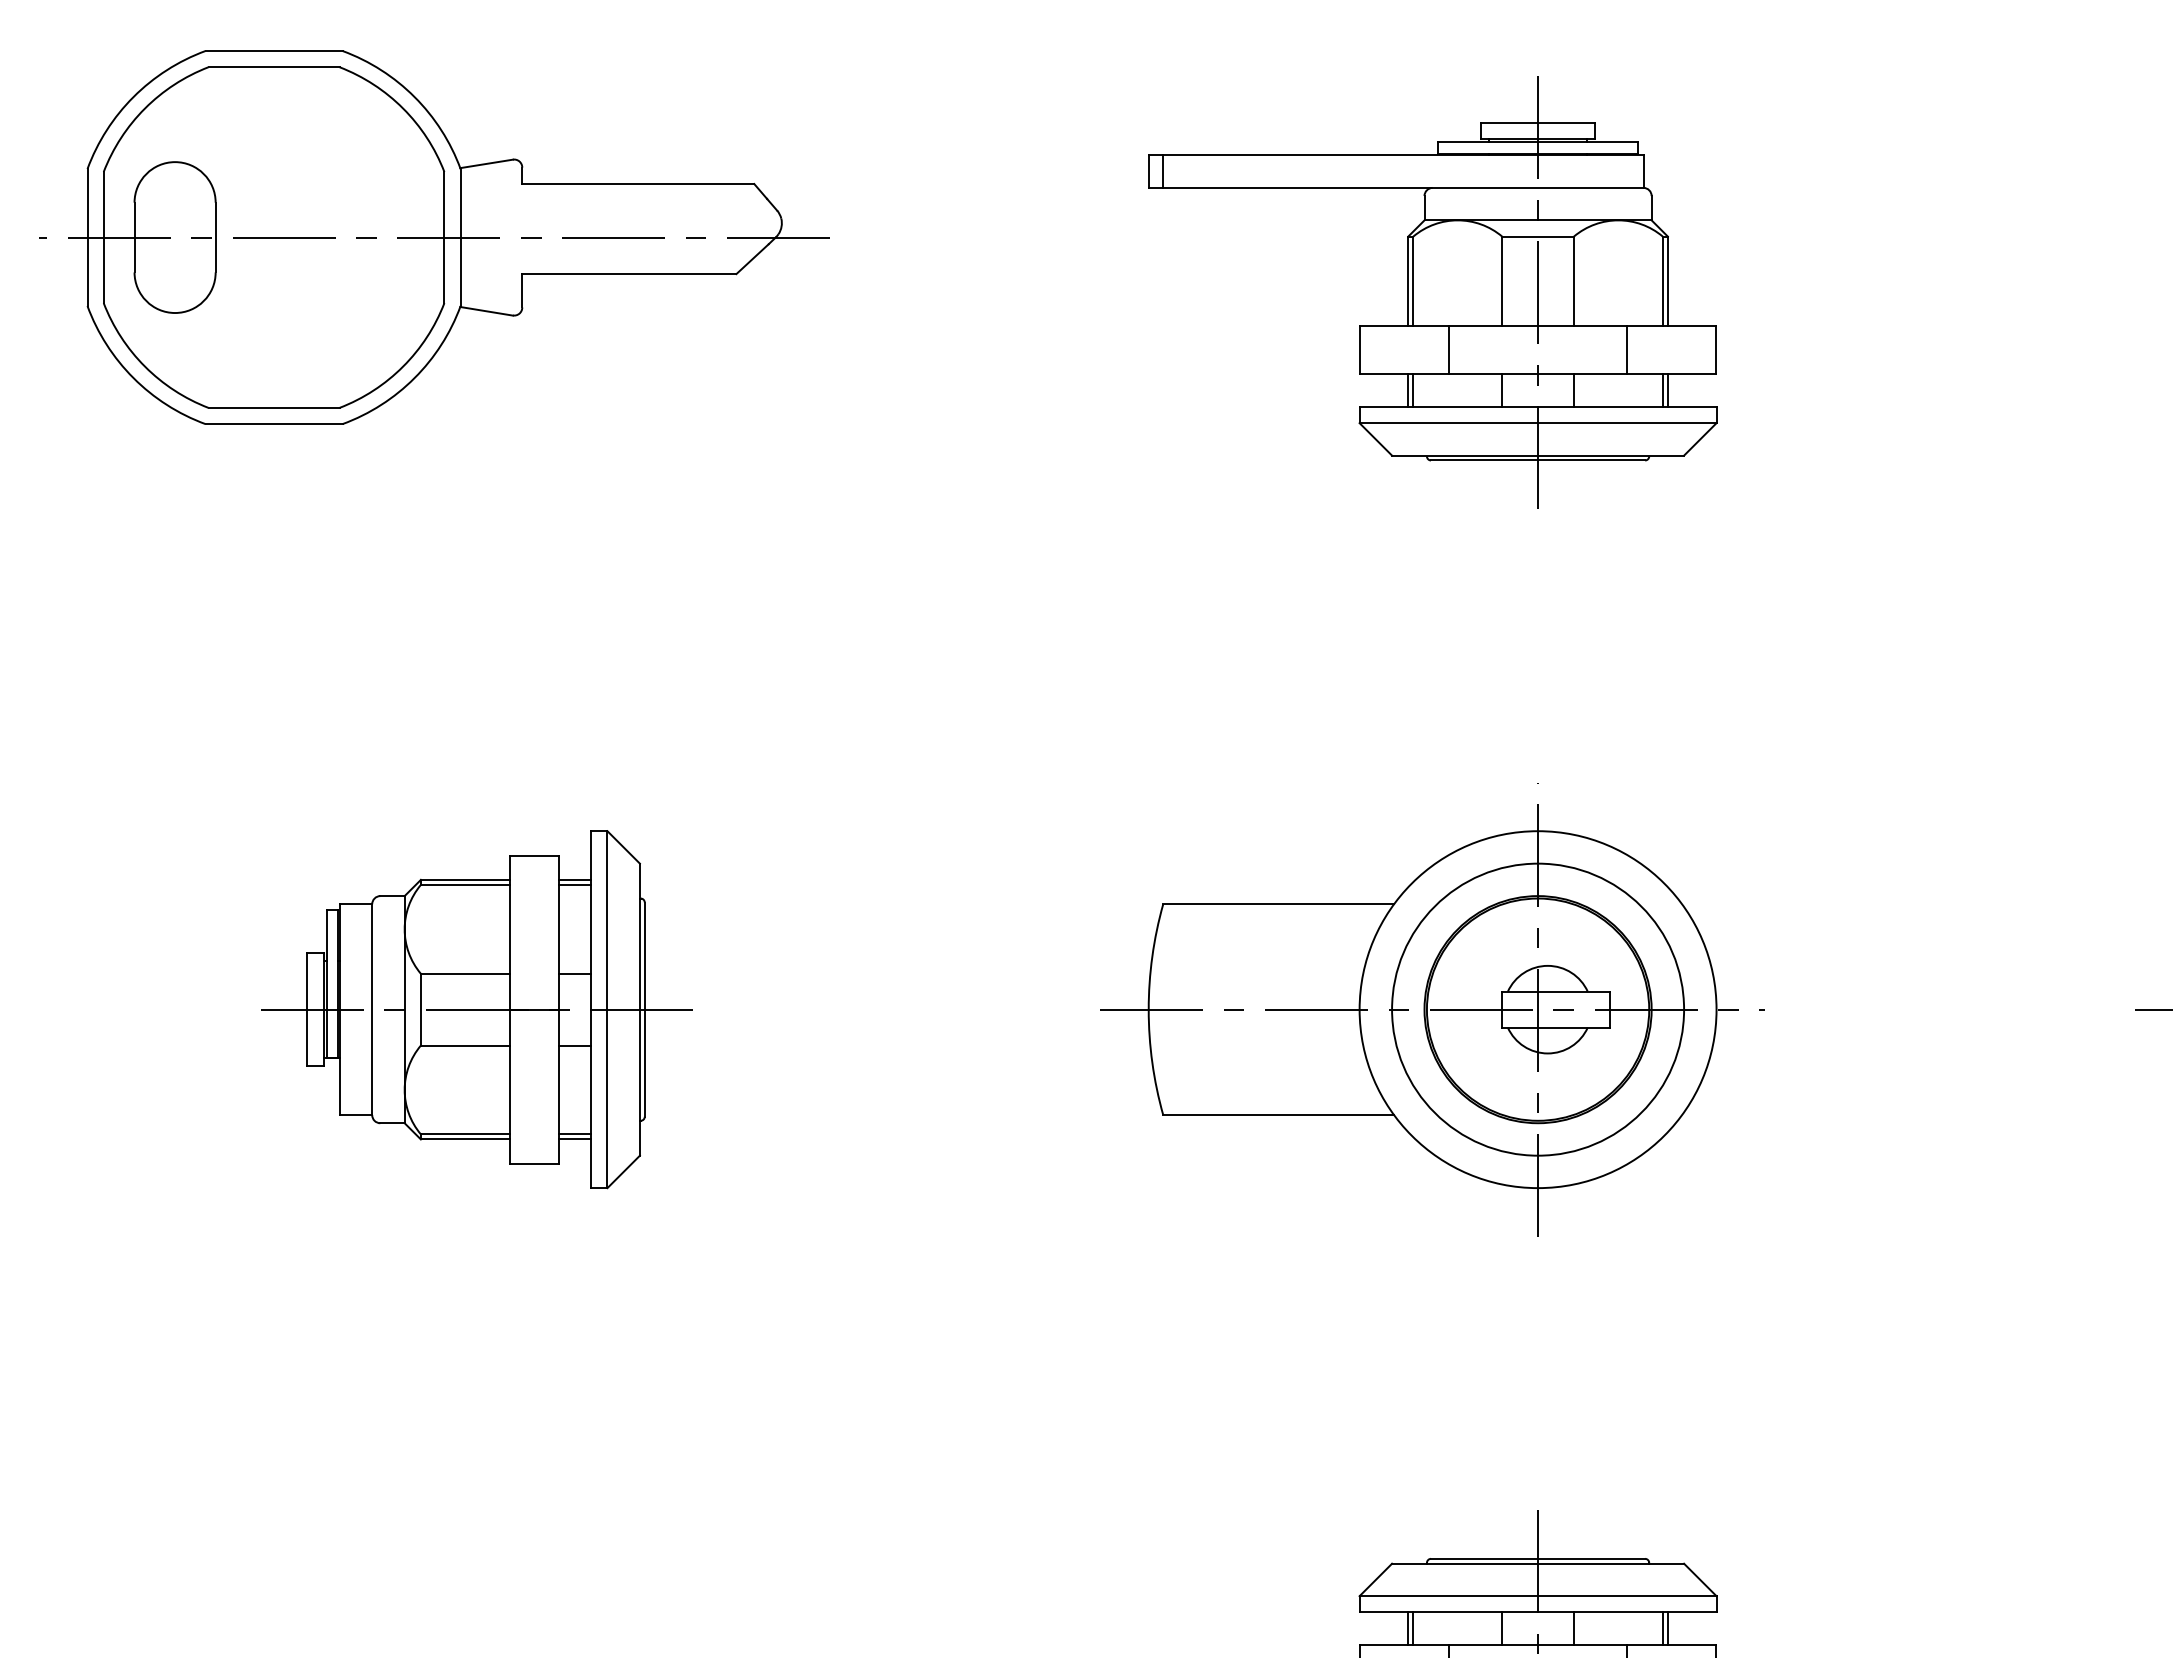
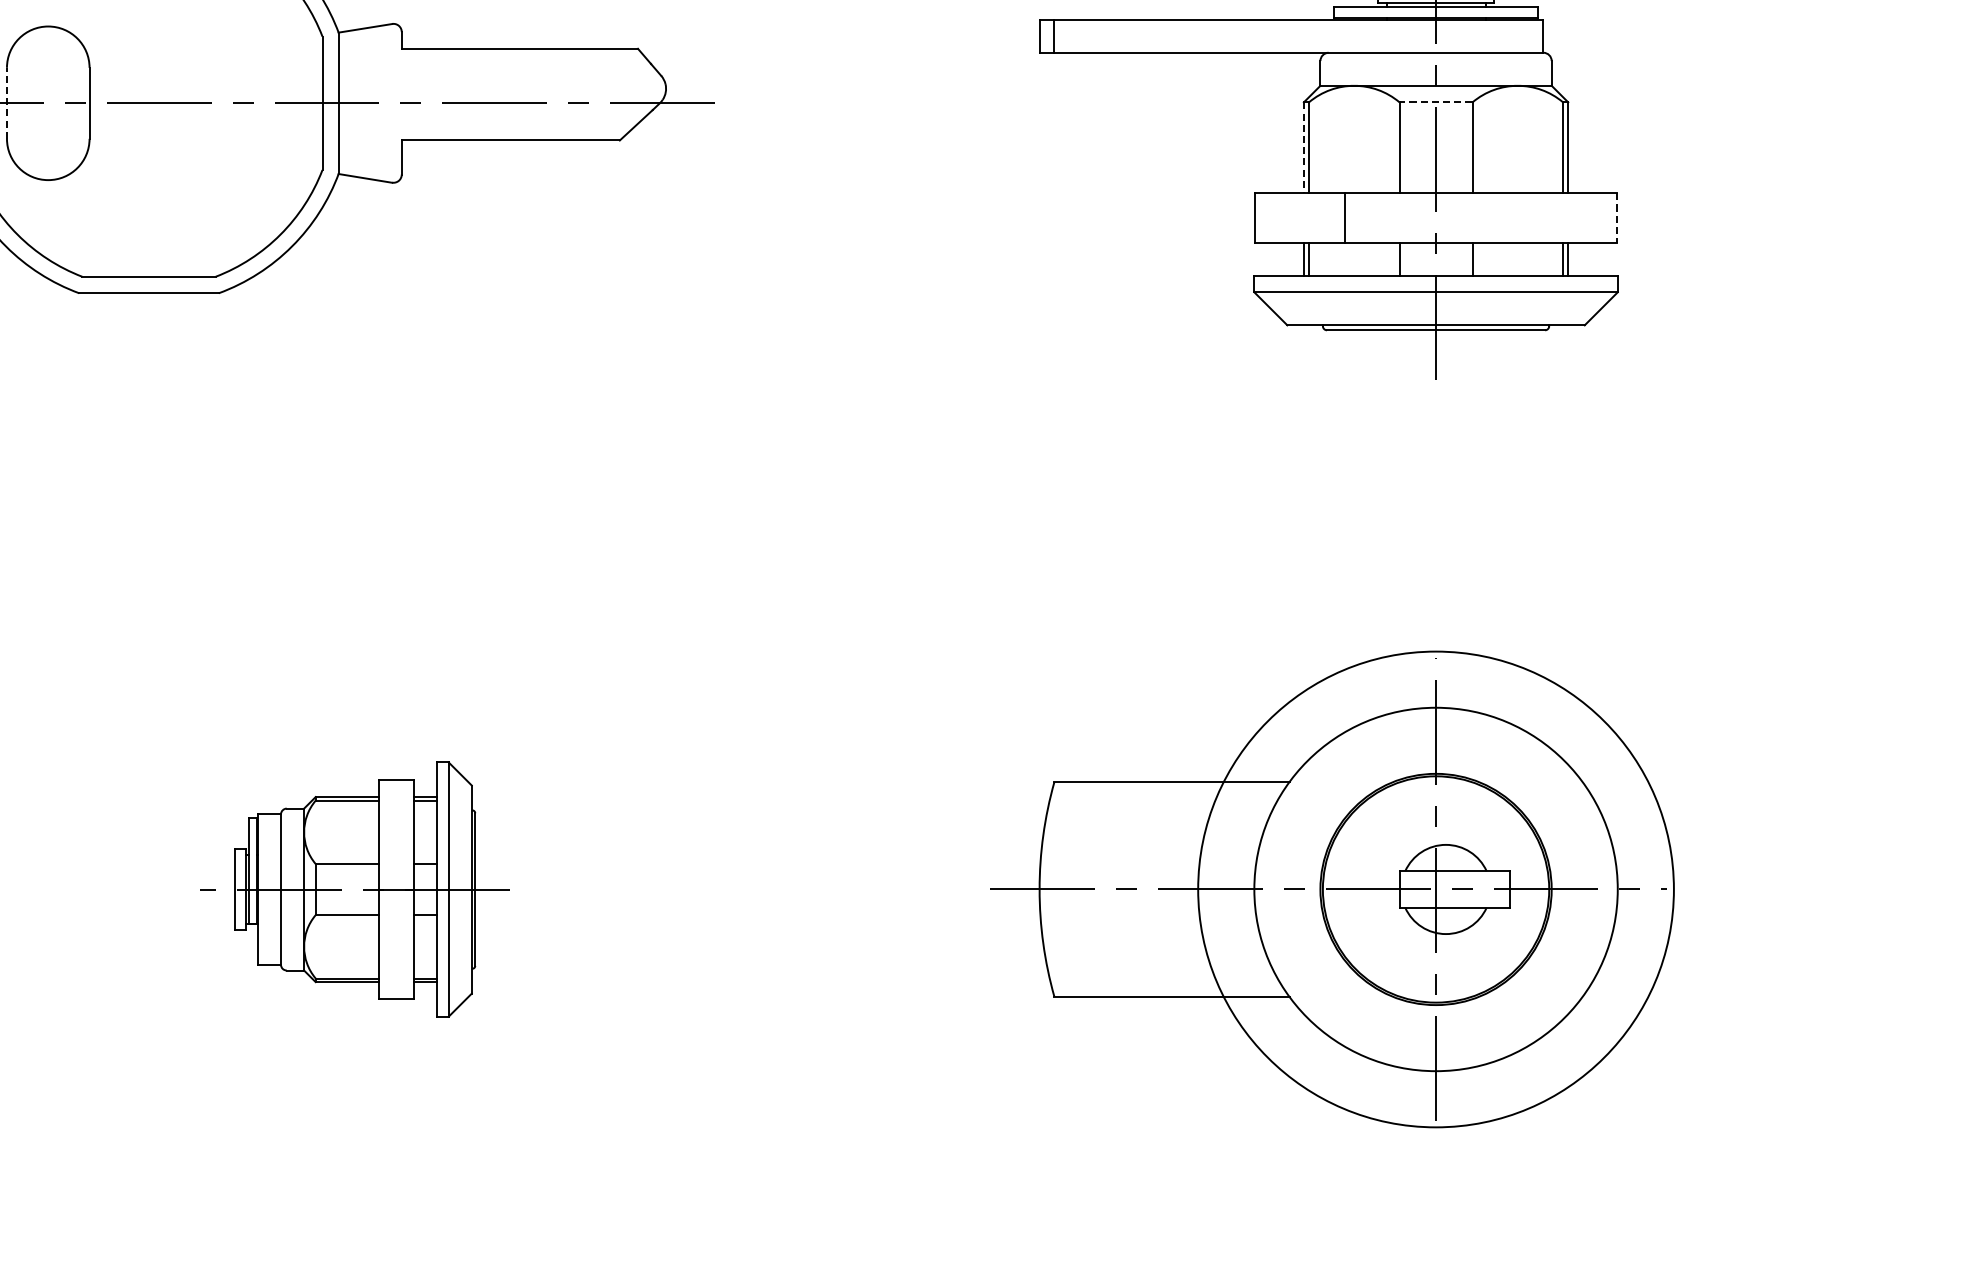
line: (1538, 236) -> (1436, 102), solid -> dashed
line: (134, 237) -> (6, 103), solid -> dashed
line: (1408, 281) -> (1304, 148), solid -> dashed
line: (1626, 349) -> (1526, 217), removed
line: (1716, 350) -> (1617, 218), solid -> dashed
part: (476, 1009) -> (355, 889), size x0.7
circle: (1538, 1009) -> (1436, 889), size x1.6

